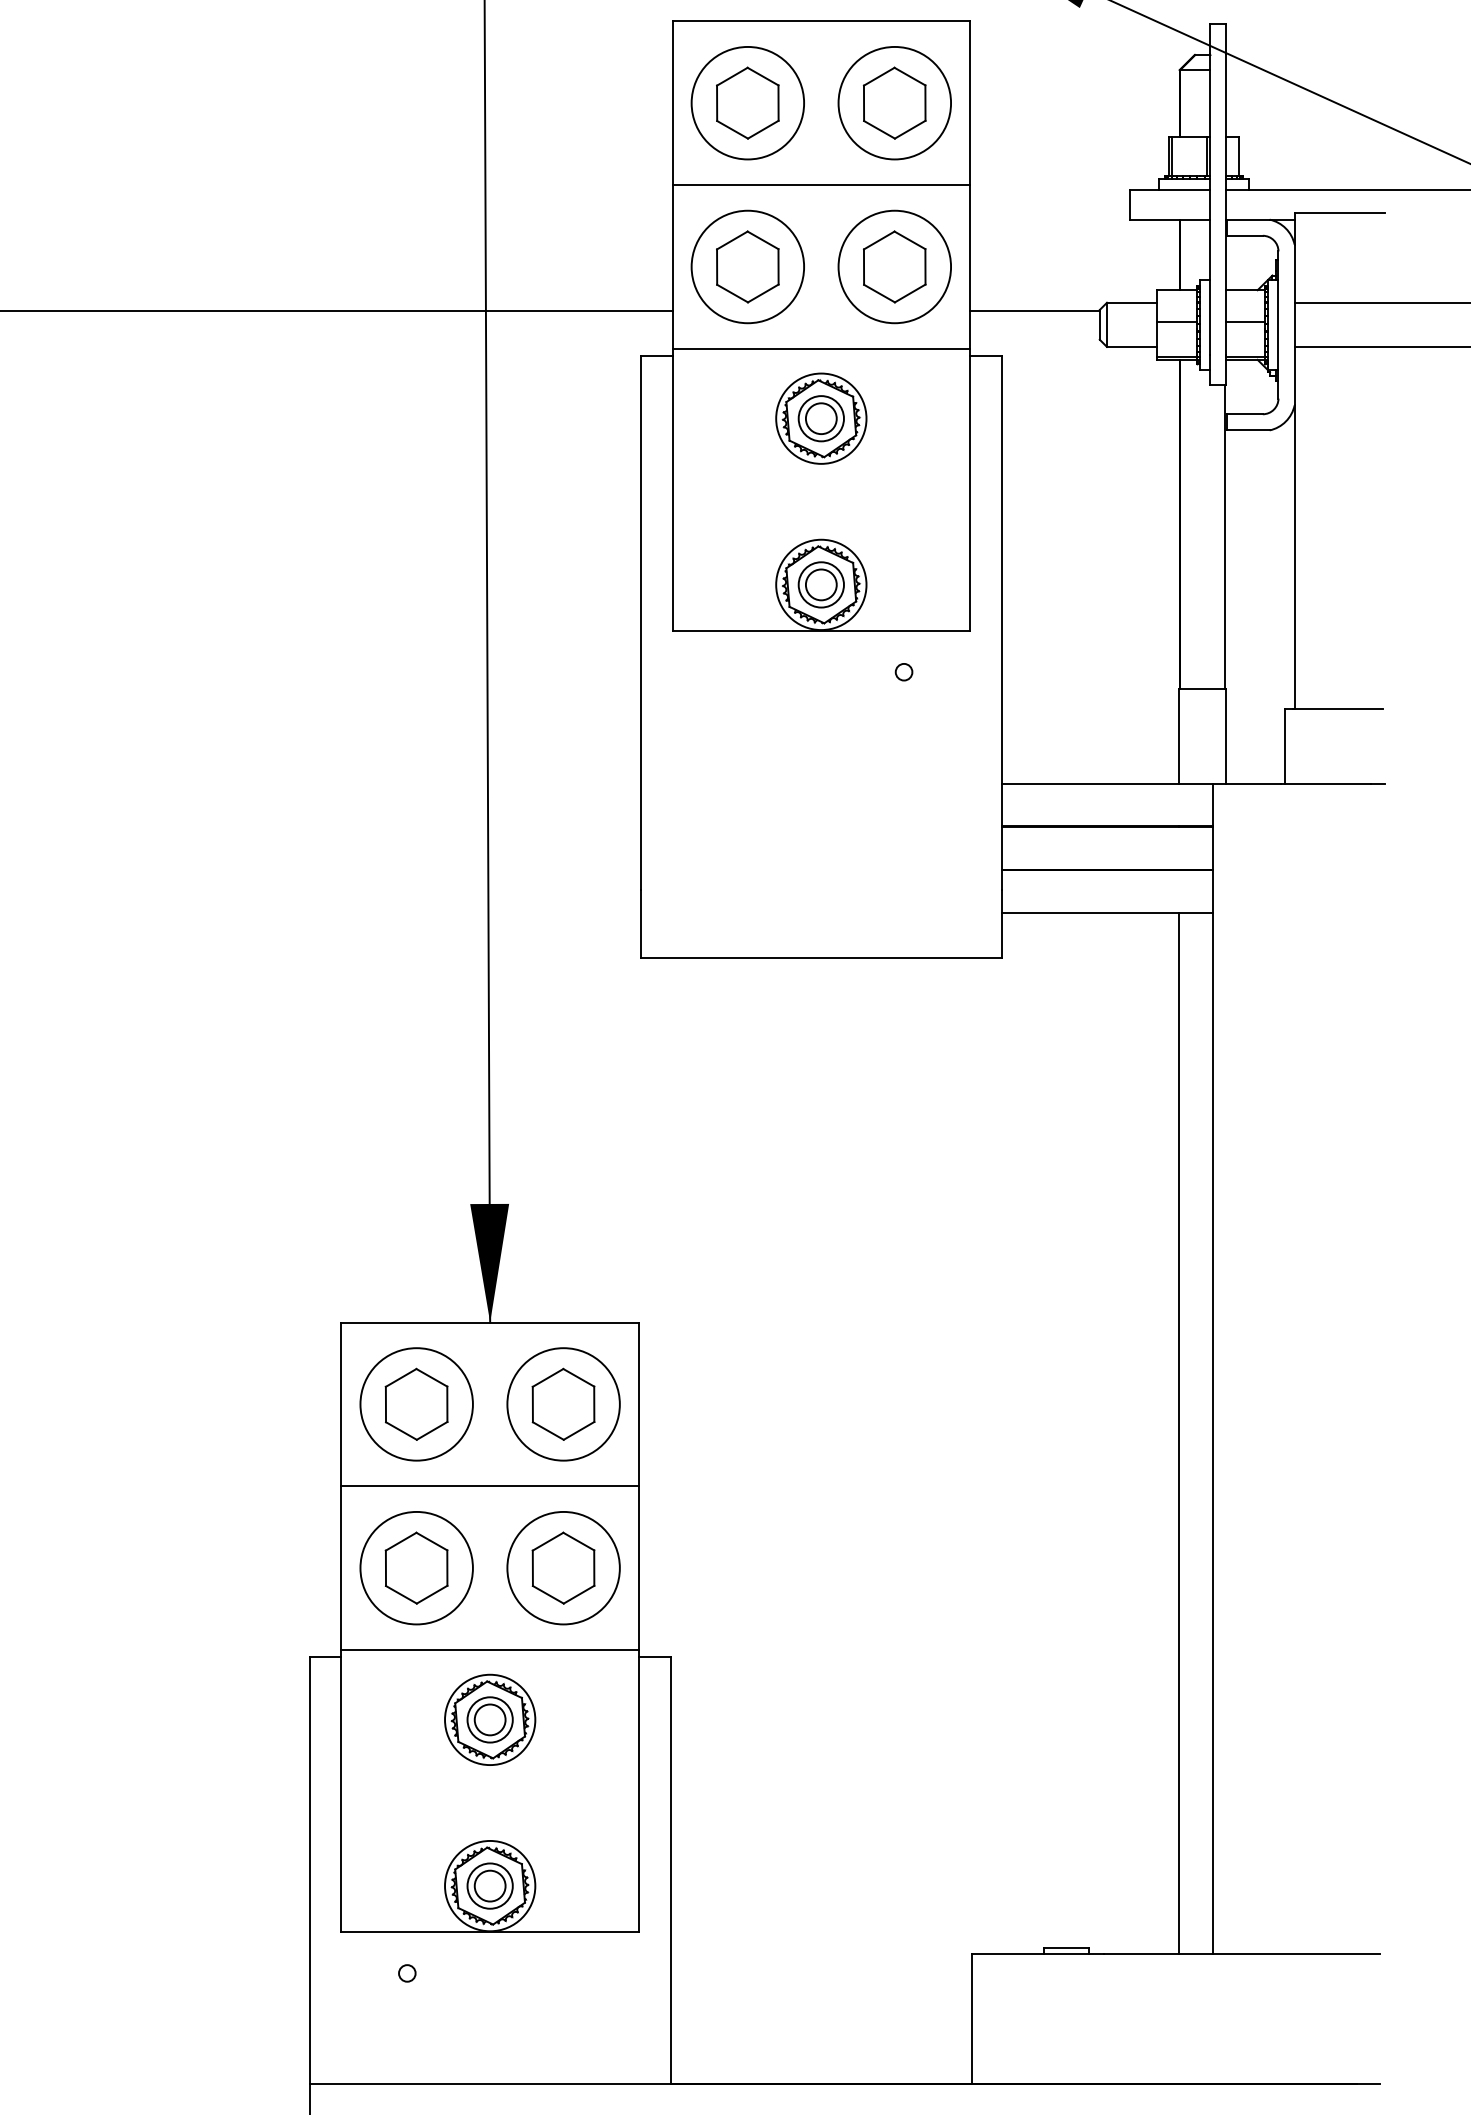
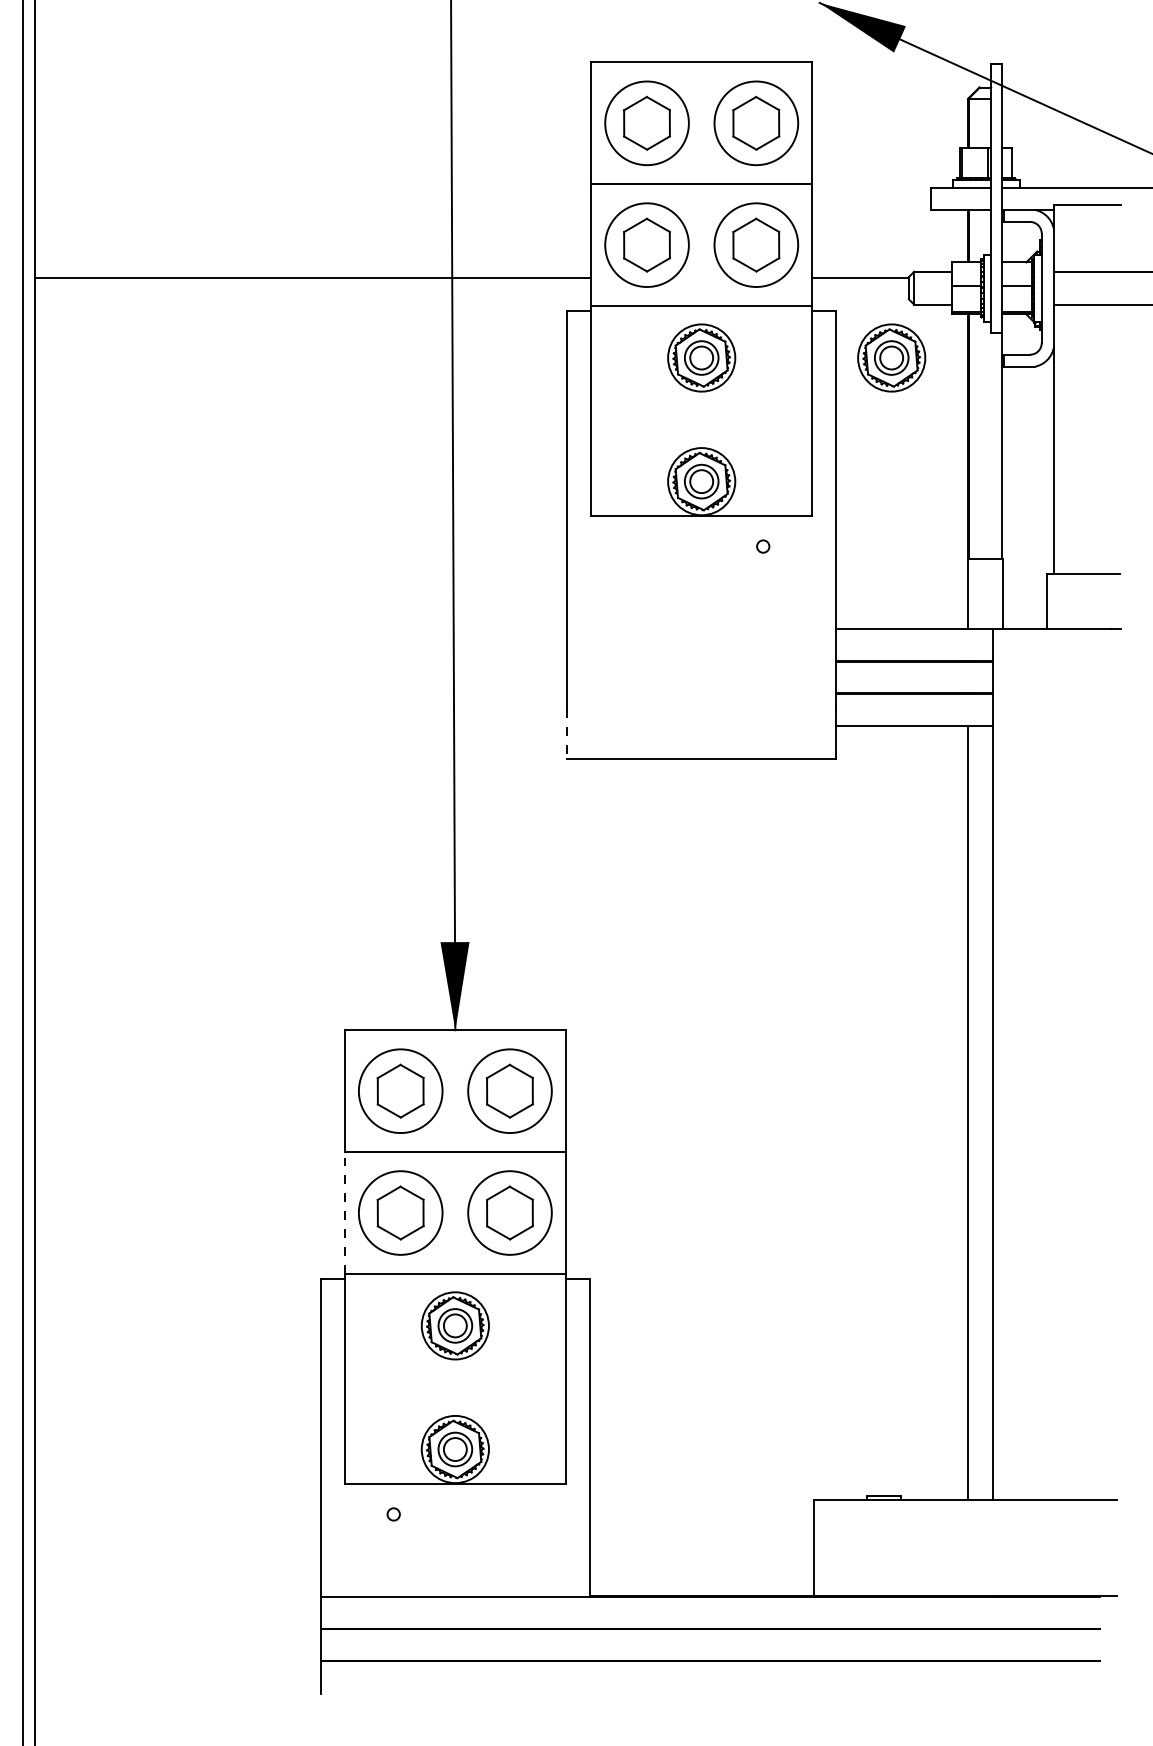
part: (1076, 418) -> (891, 357), added
line: (640, 924) -> (567, 734), solid -> dashed
line: (341, 1568) -> (344, 1213), solid -> dashed

